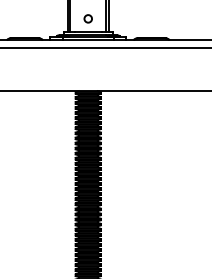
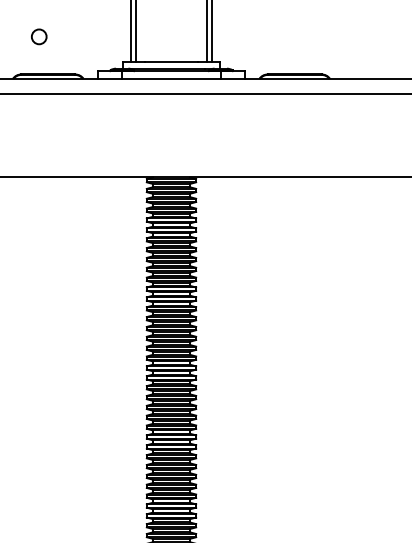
circle: (87, 18) -> (37, 36), moved

